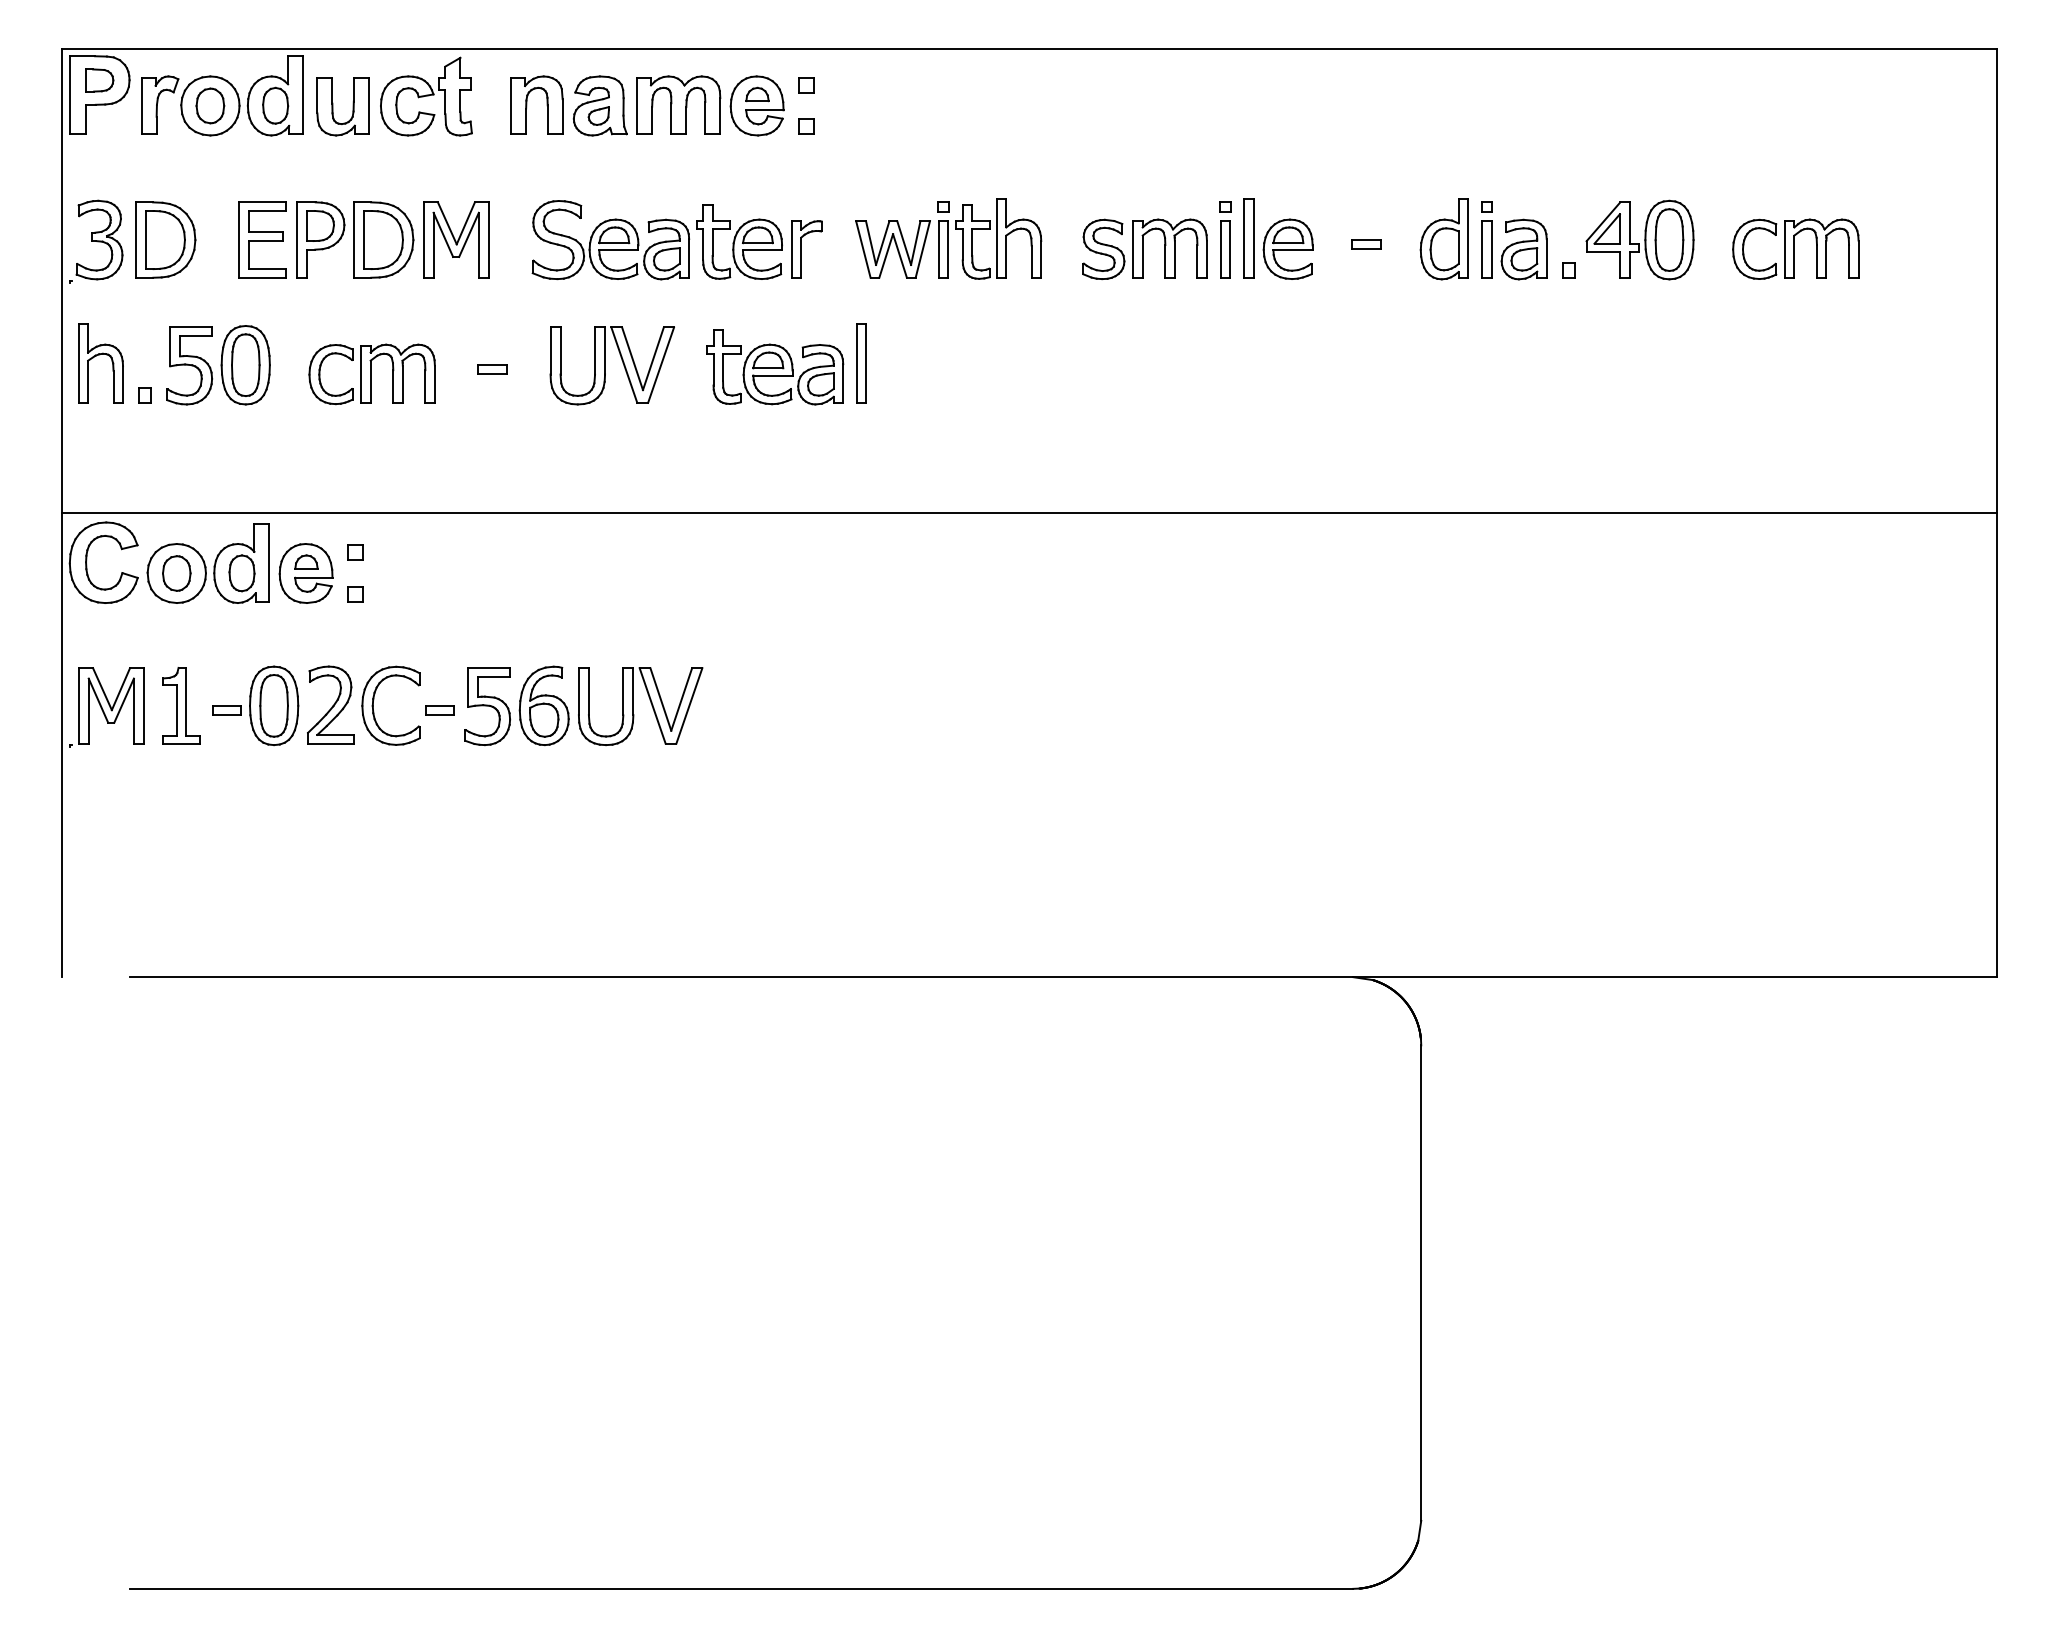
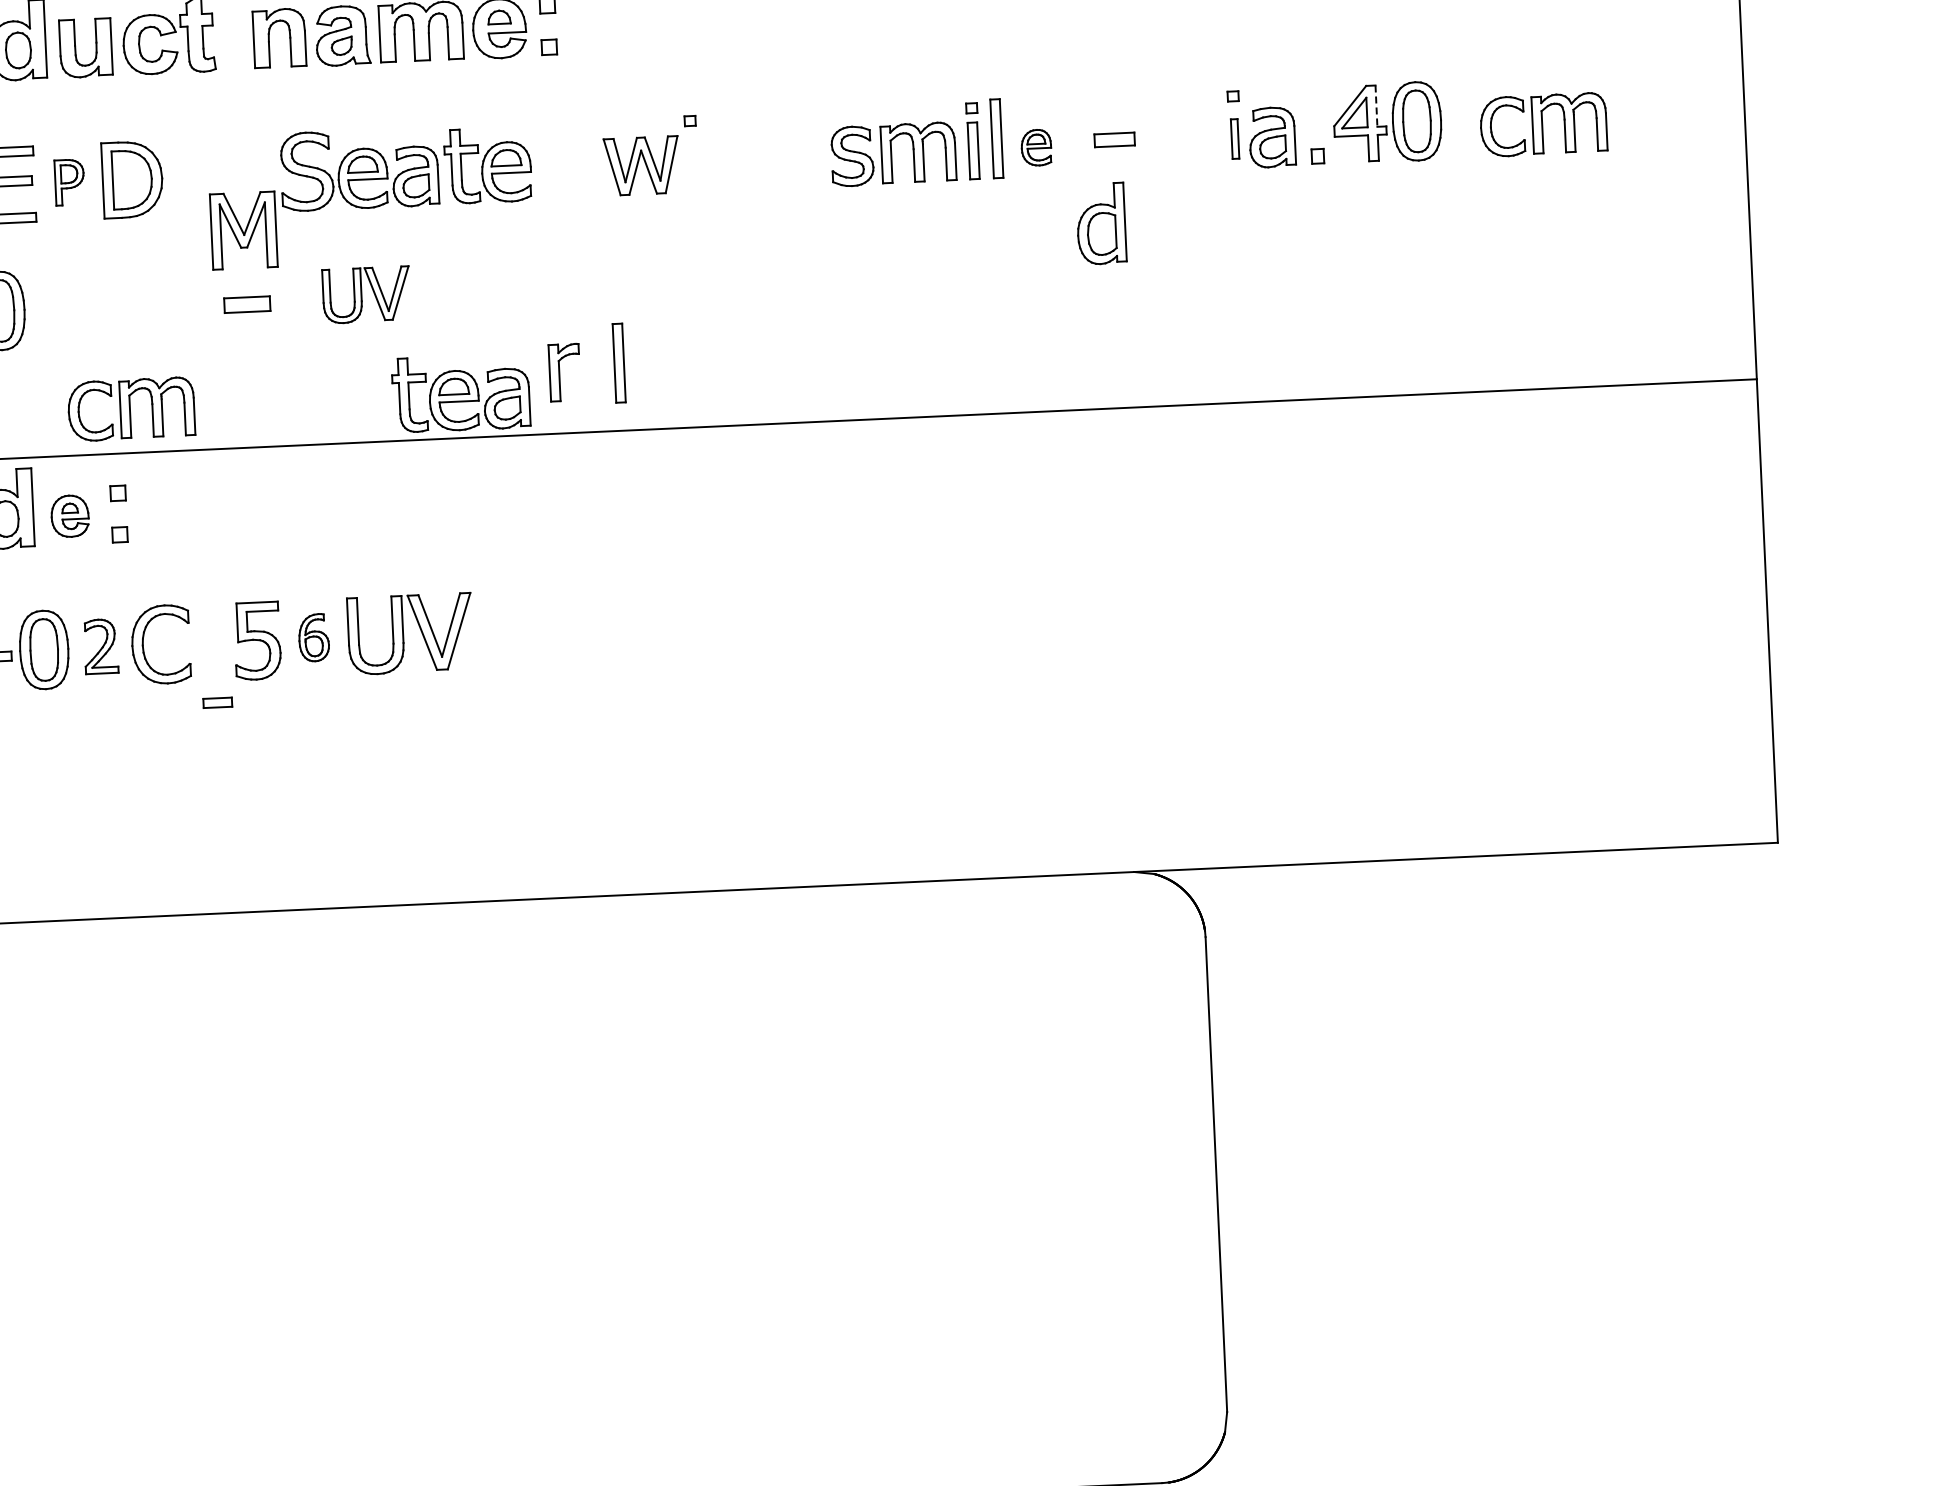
line: (1629, 223) -> (1376, 106), solid -> dashed
part: (990, 238) -> (738, 150), removed
part: (320, 239) -> (69, 181), size x0.6
part: (456, 239) -> (243, 230), moved
part: (1443, 239) -> (1100, 224), moved
part: (1366, 244) -> (1114, 139), size x1.4
part: (1287, 248) -> (1035, 147), size x0.6
part: (806, 249) -> (564, 372), moved
part: (1486, 249) -> (1234, 139), size x0.7
part: (861, 363) -> (619, 363), moved
part: (611, 365) -> (365, 294), size x0.7
part: (775, 367) -> (461, 393), moved
part: (492, 369) -> (247, 304), size x1.6
part: (371, 374) -> (130, 409), moved
part: (305, 573) -> (69, 516), size x0.7
part: (330, 704) -> (100, 646), size x0.7
part: (543, 705) -> (313, 637), size x0.6
part: (439, 710) -> (217, 702), moved

